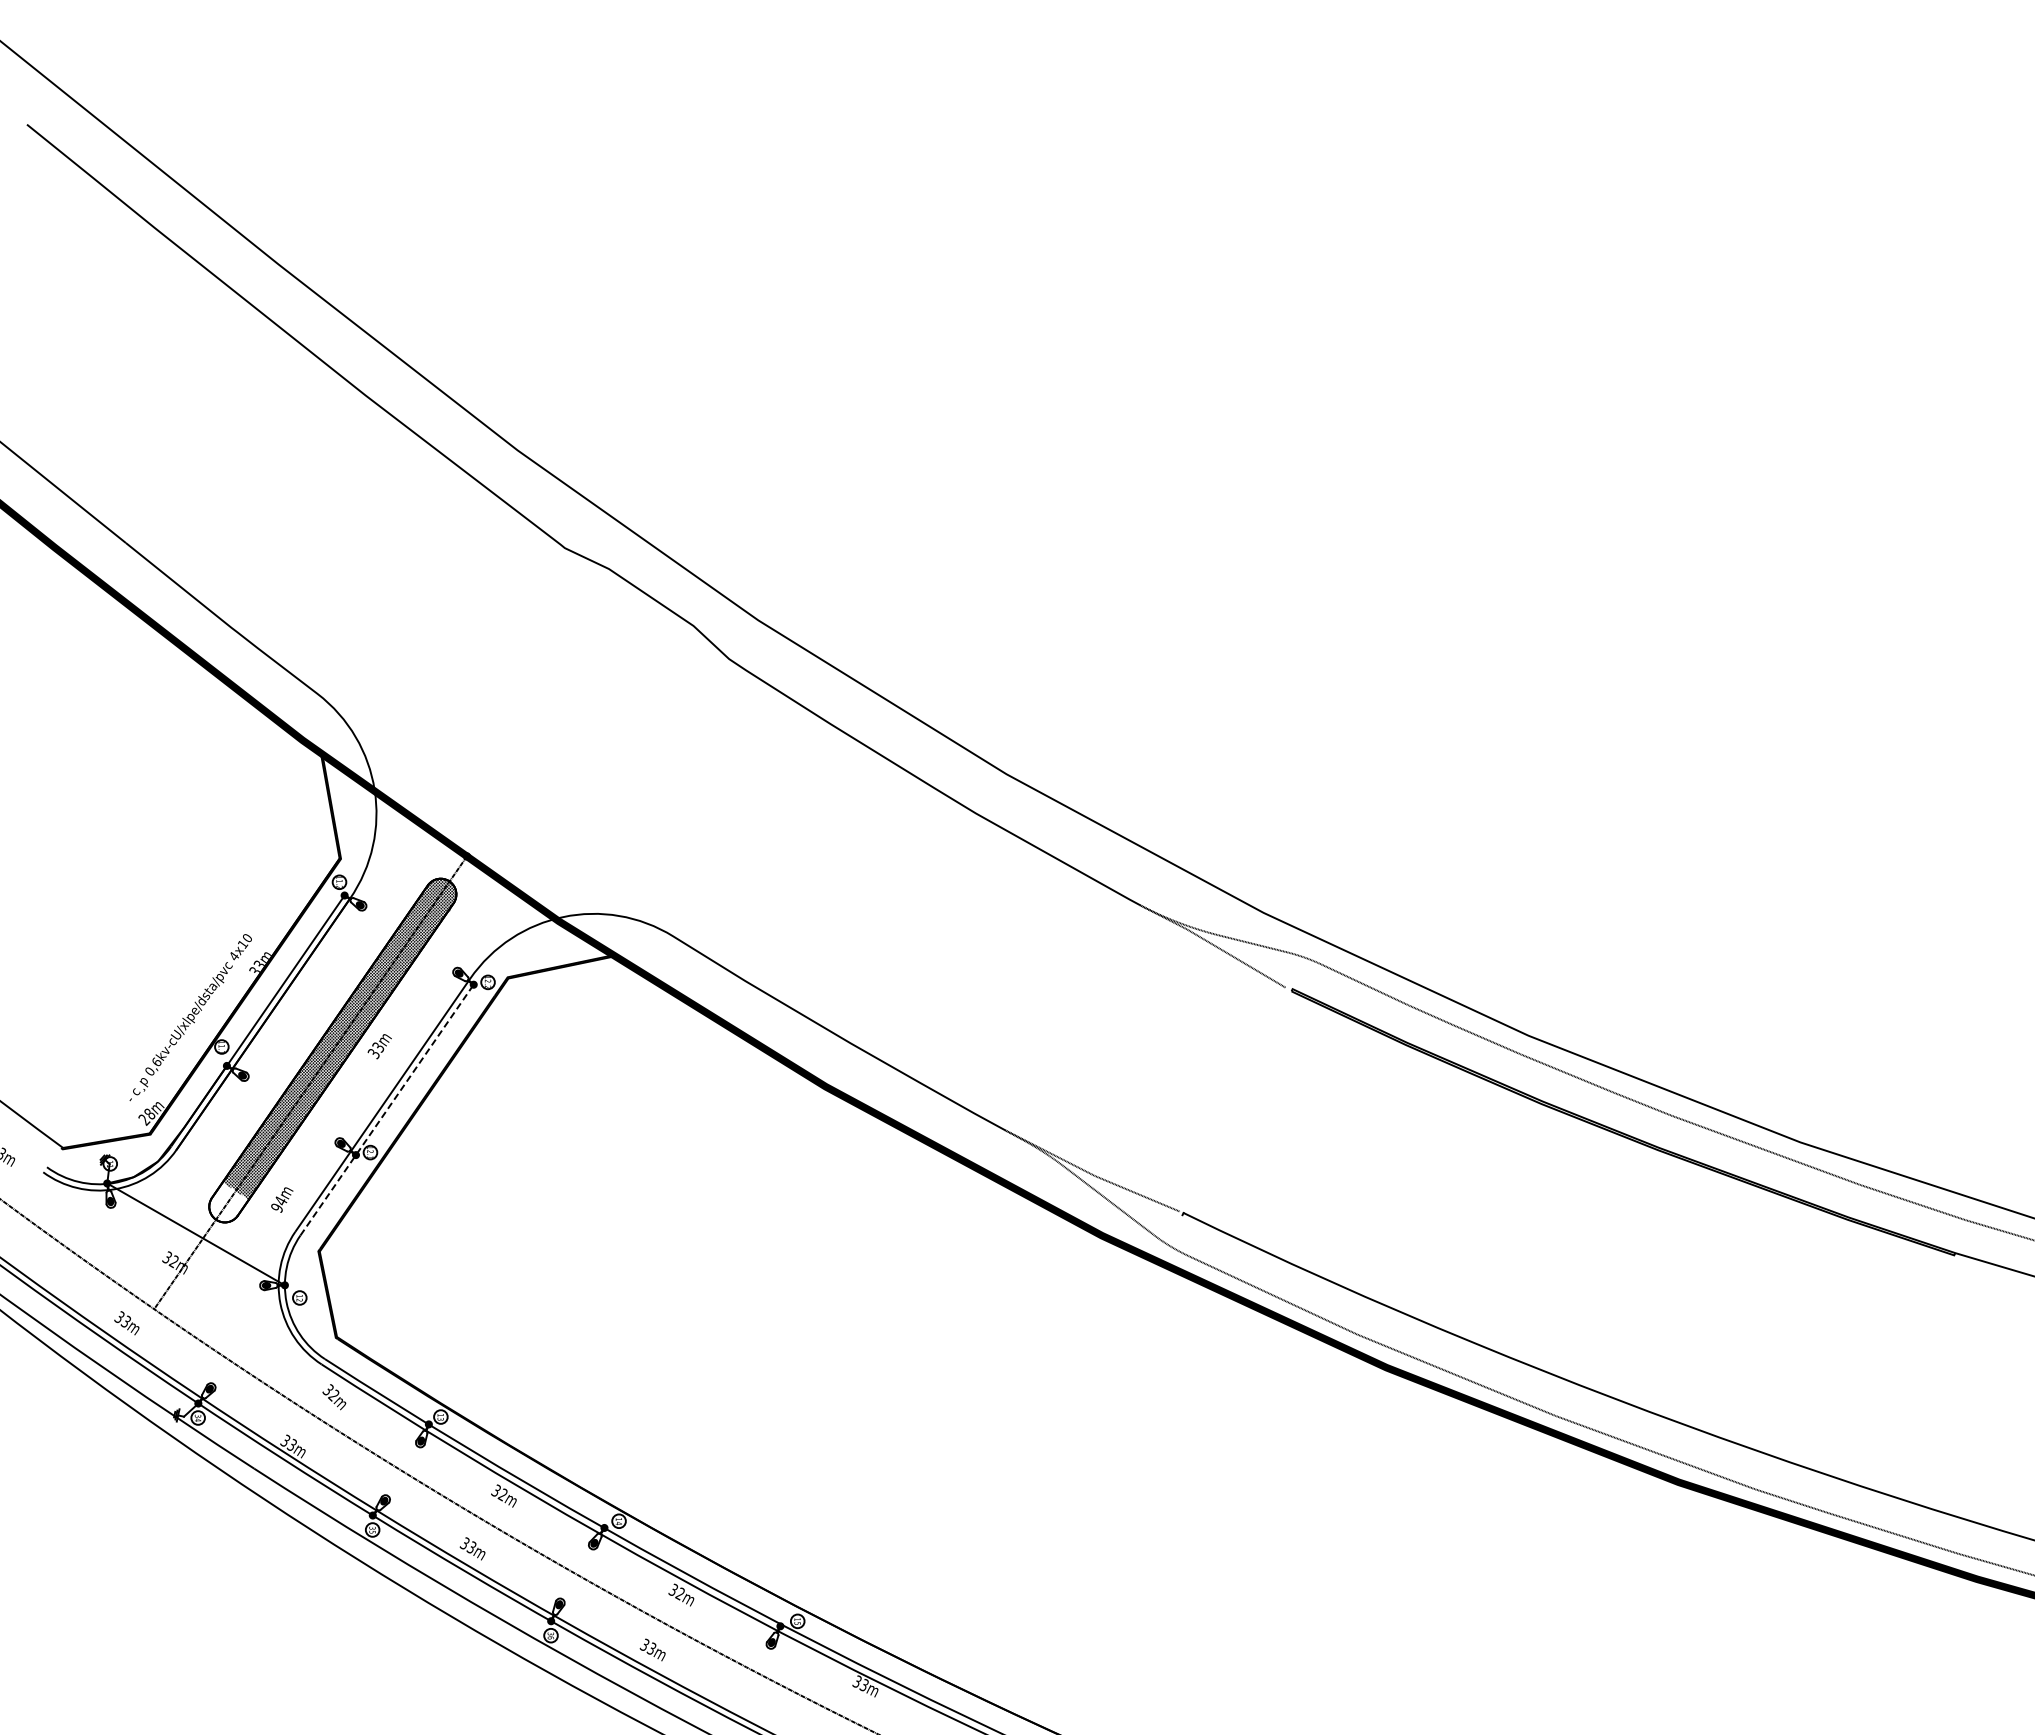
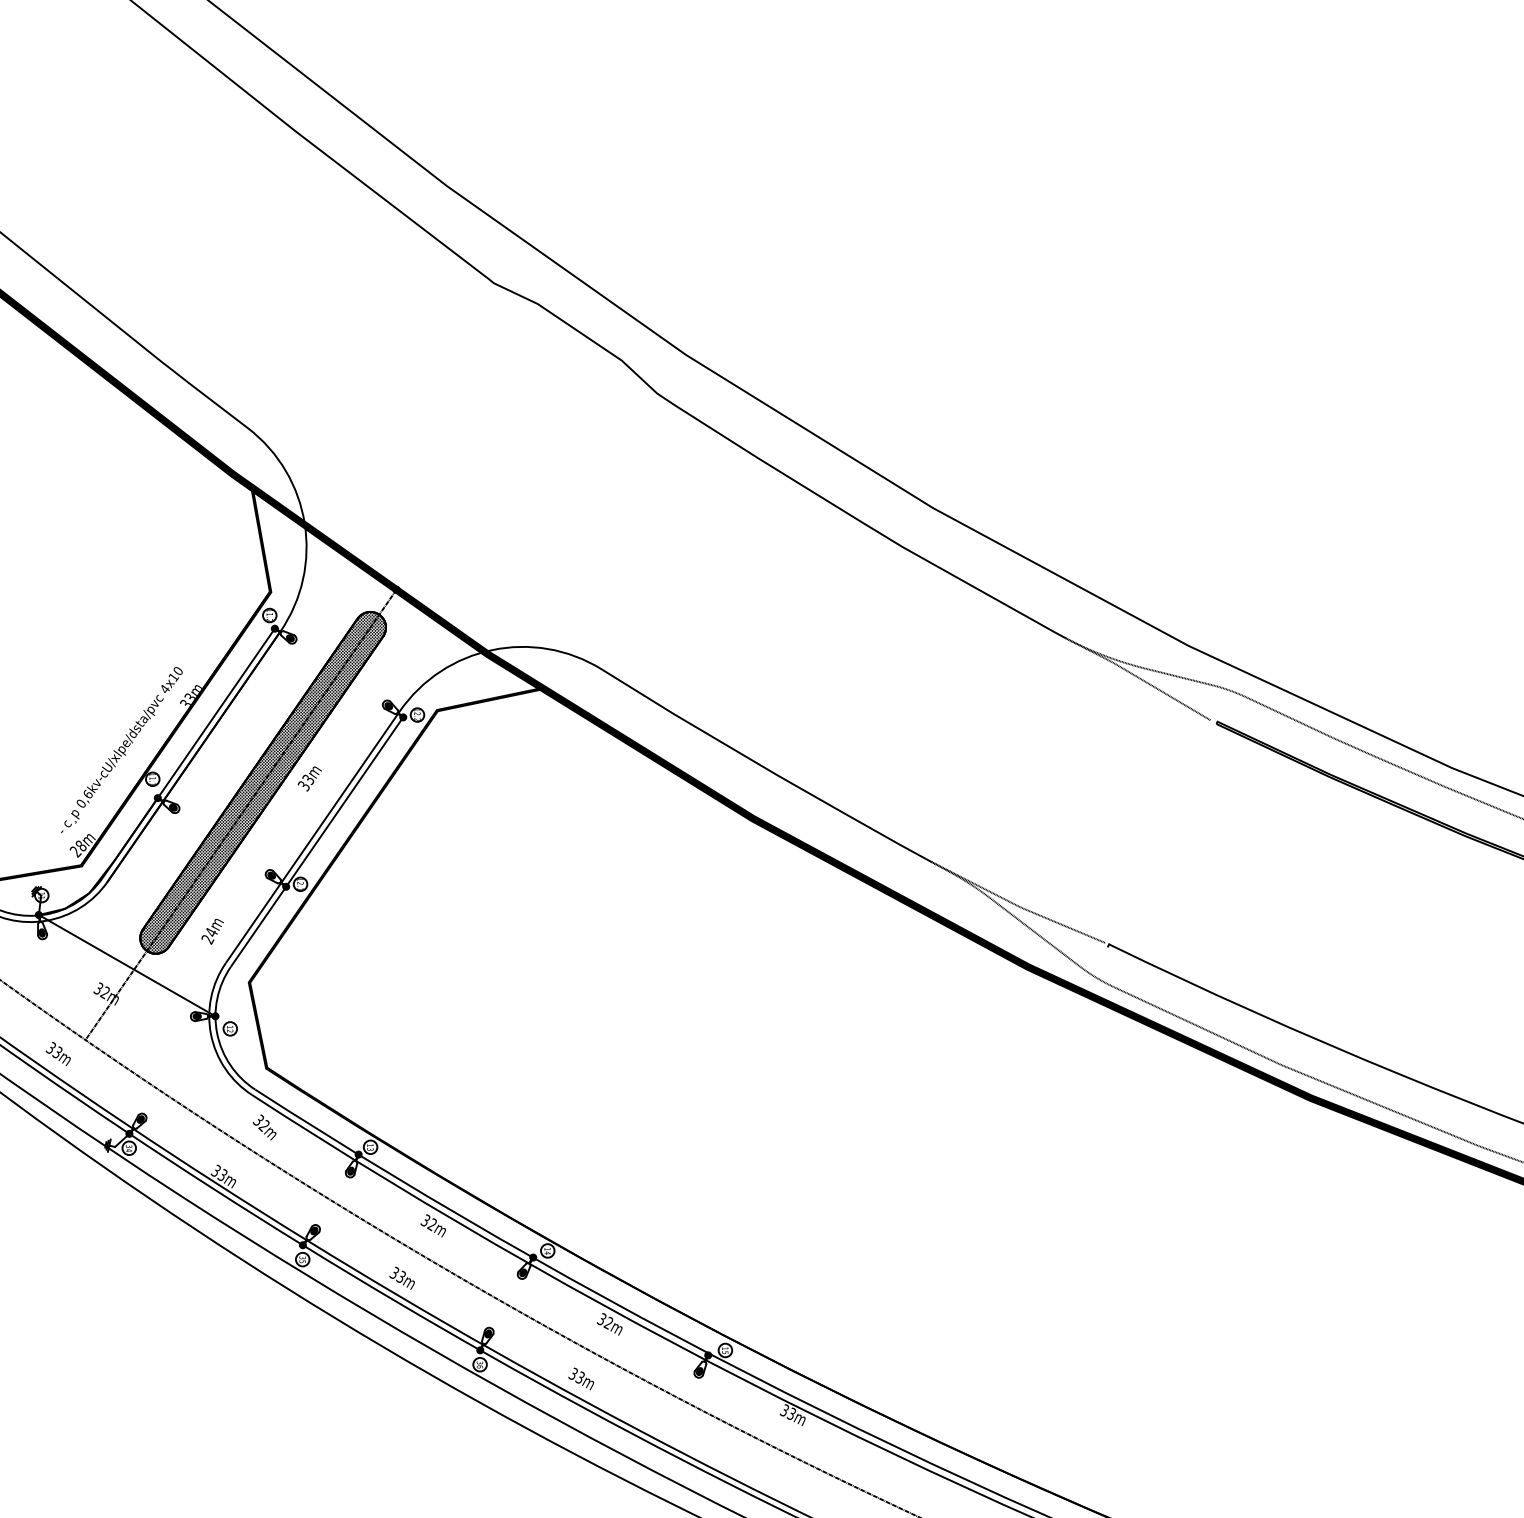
line: (387, 1109) -> (317, 841), dashed -> solid
hatch: (228, 1202) -> (159, 933), added
text: (276, 1208) -> (207, 939), 94m -> 24m

